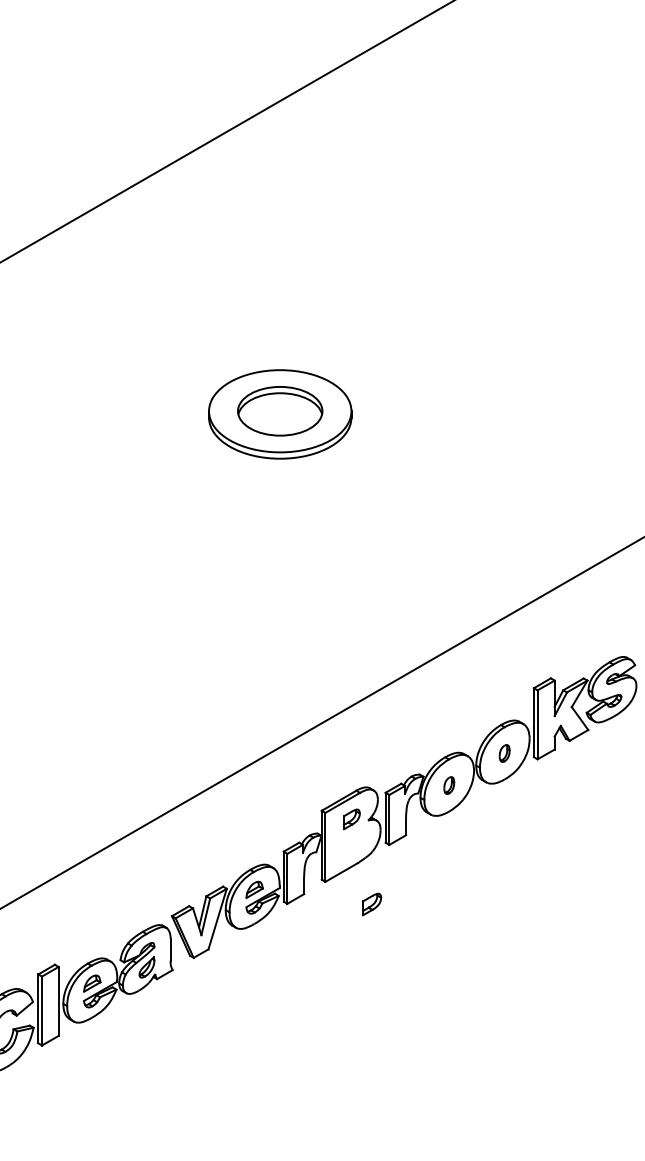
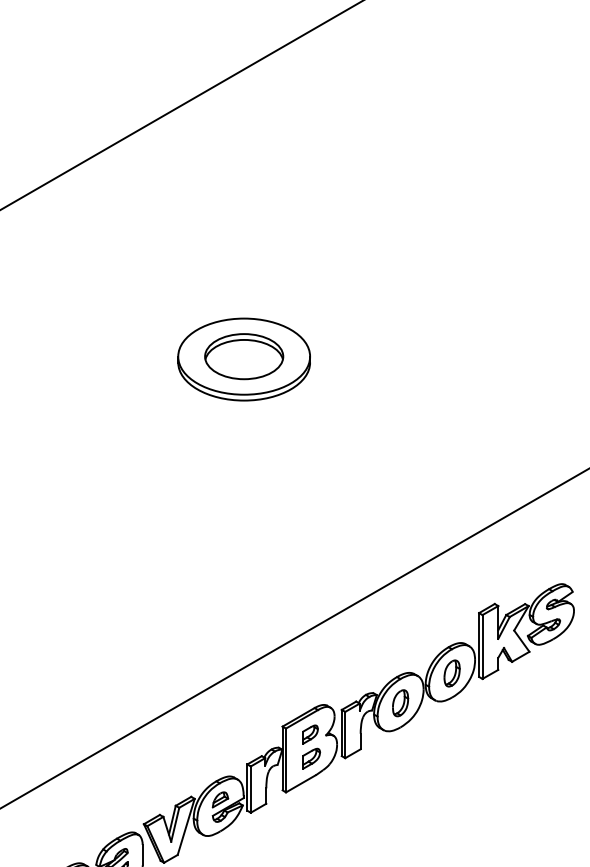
part: (504, 753) -> (451, 673), size x1.67
part: (449, 785) -> (400, 703), size x1.67
part: (372, 904) -> (312, 758), moved

